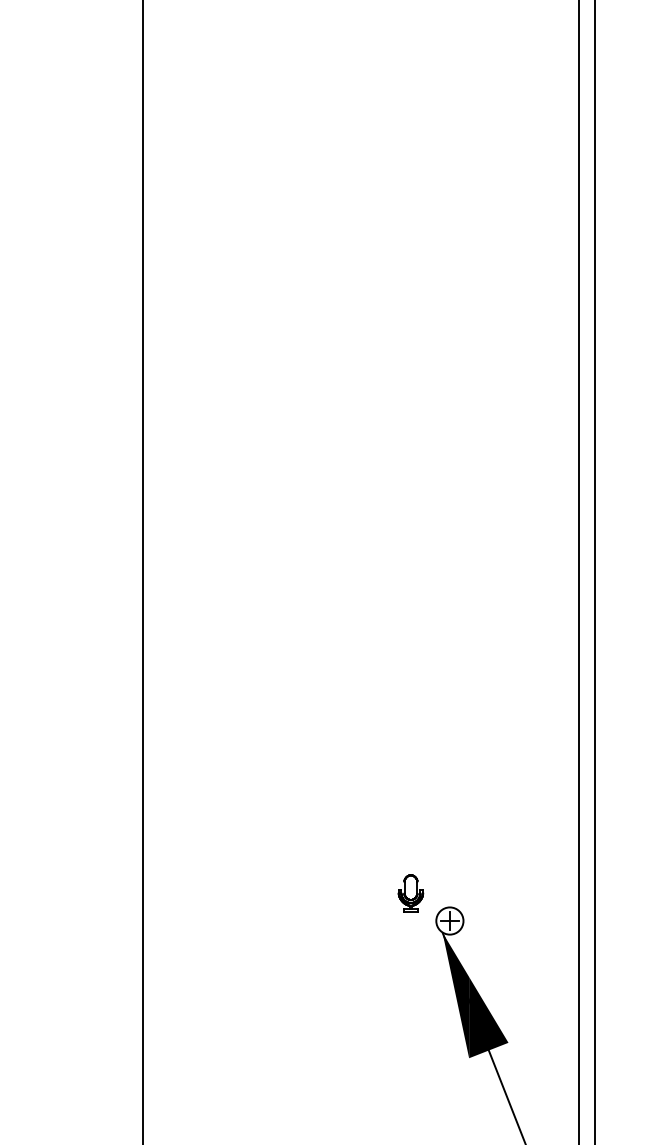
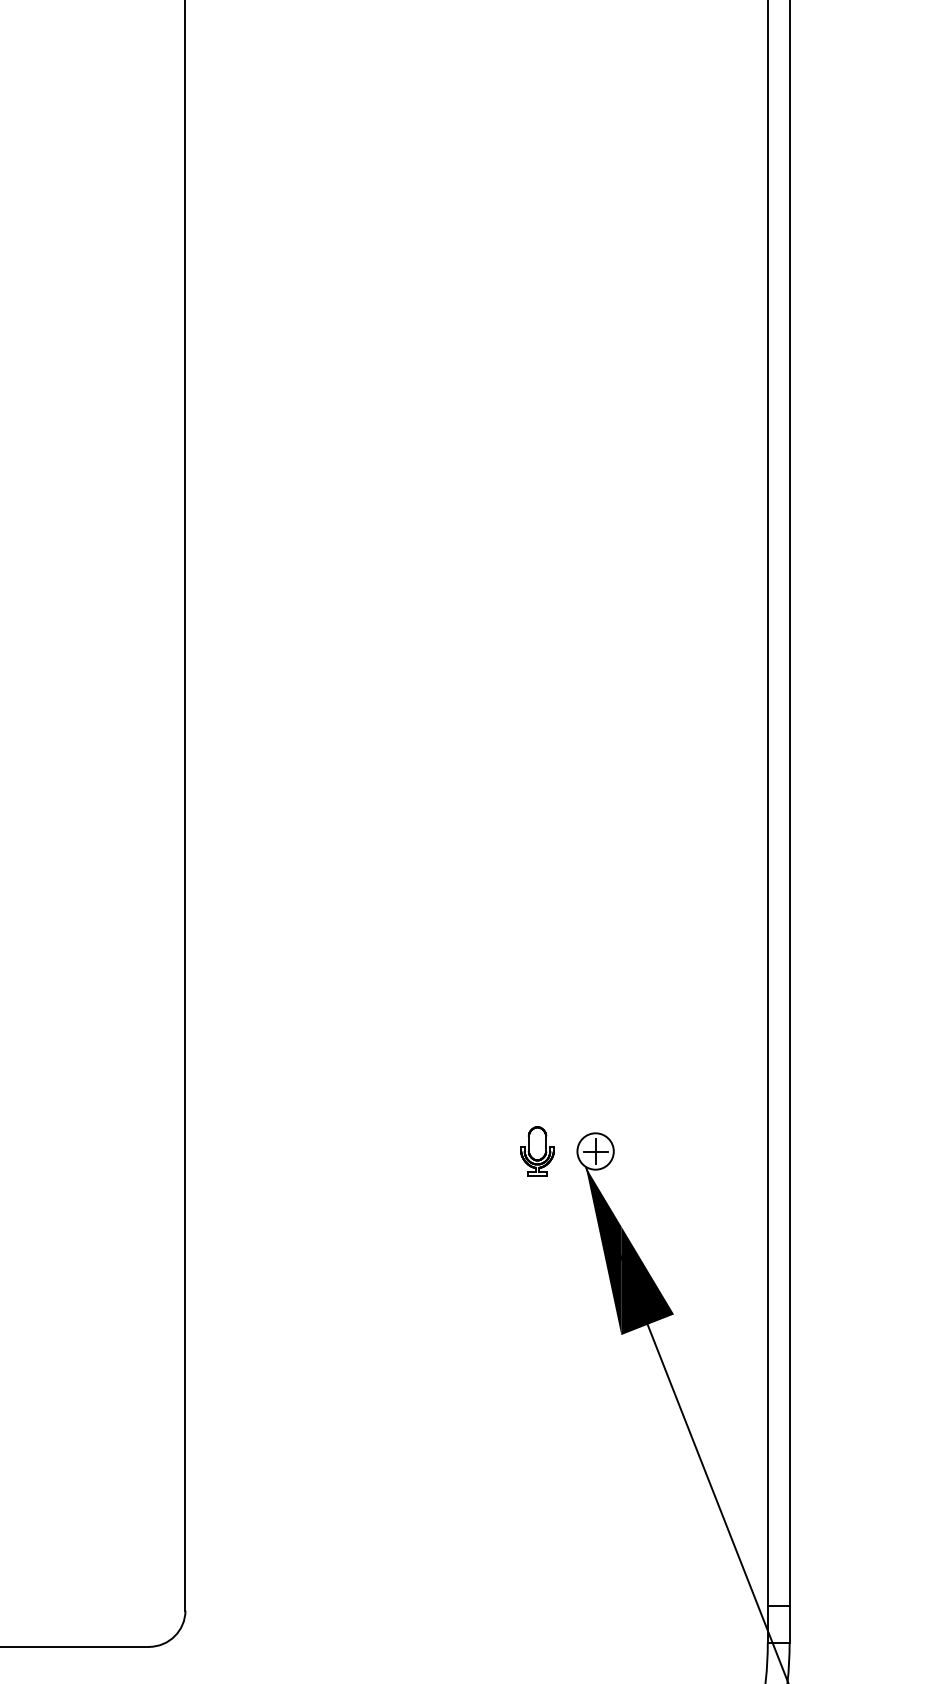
part: (410, 893) -> (537, 1151), moved

